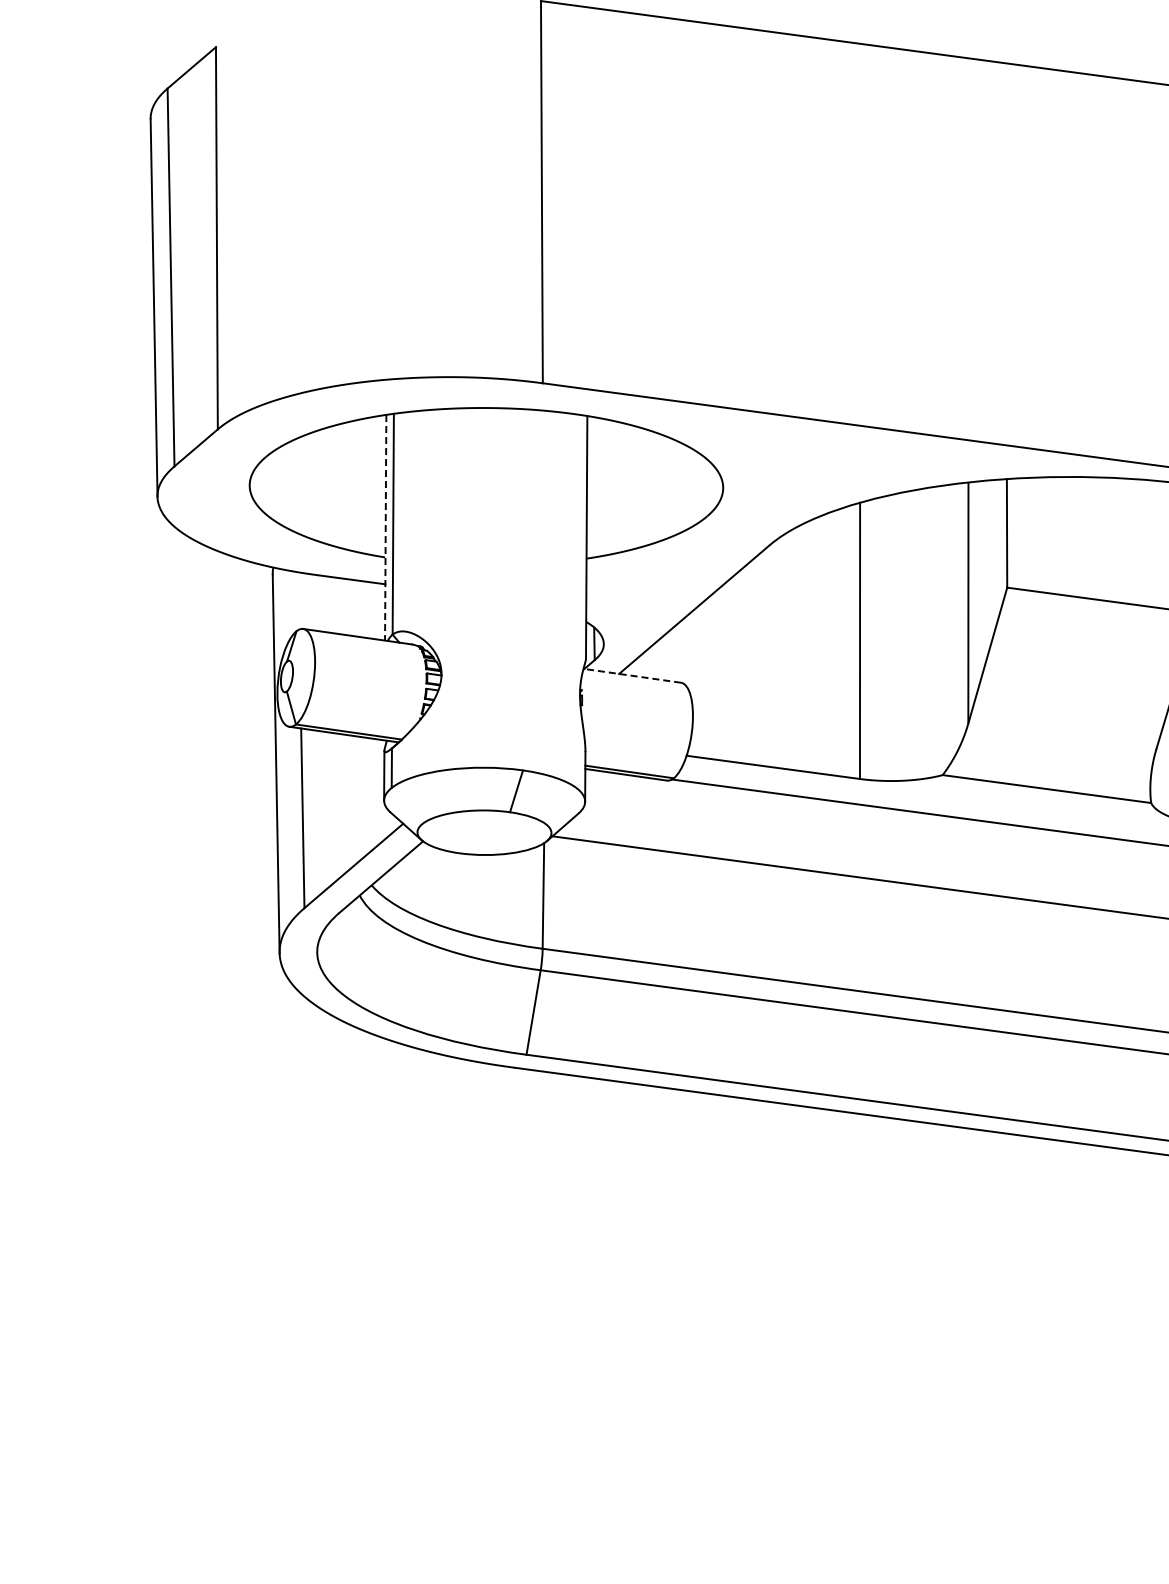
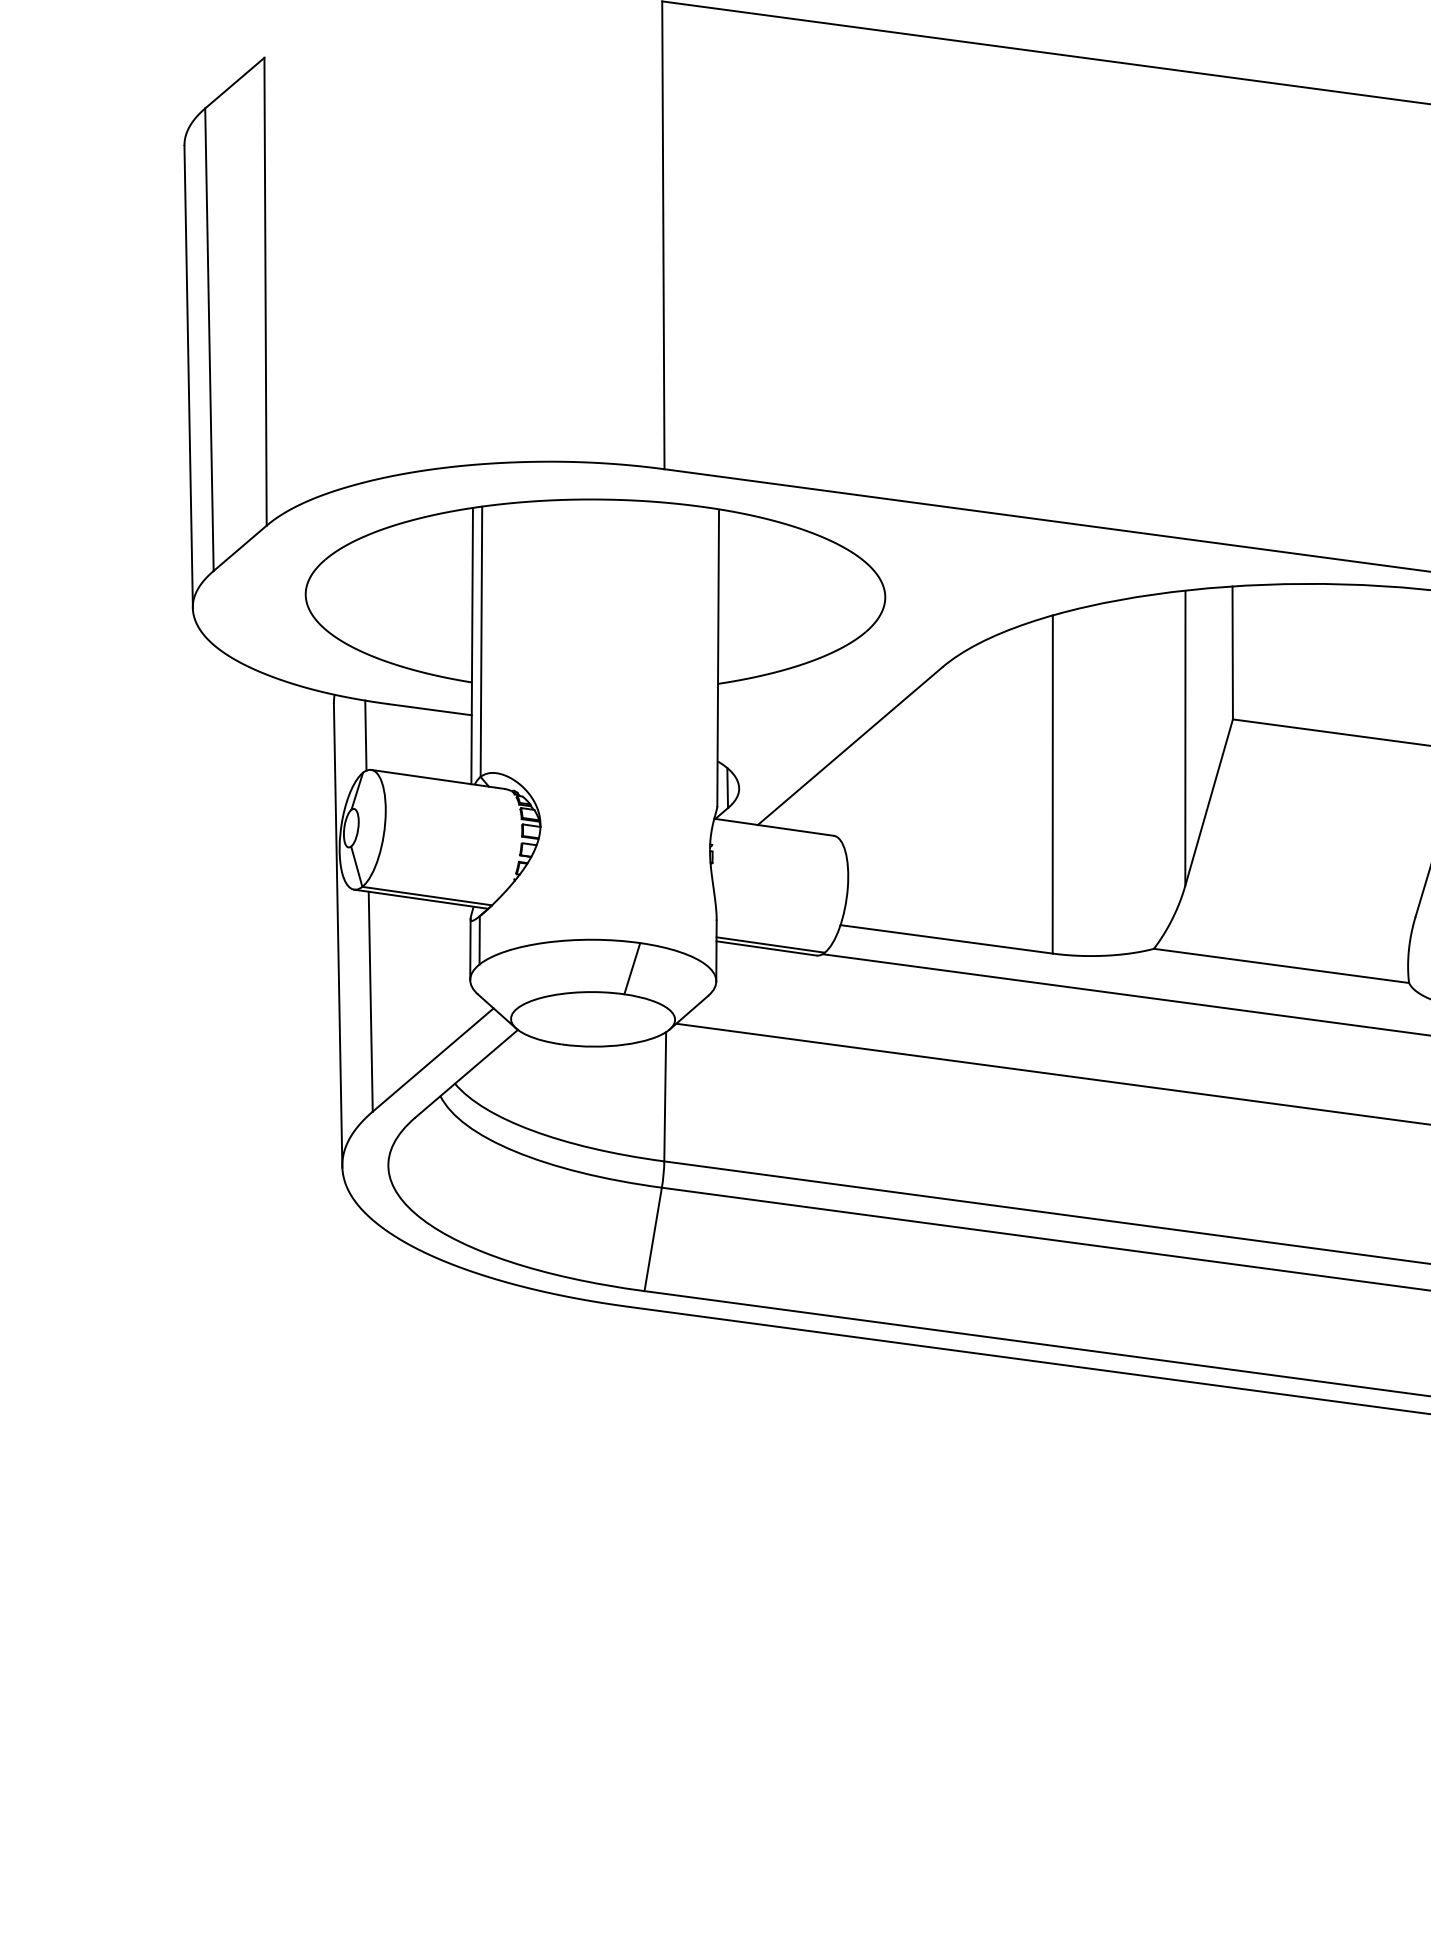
line: (385, 527) -> (471, 645), dashed -> solid
line: (298, 600) -> (365, 735), added
line: (631, 675) -> (773, 826), dashed -> solid

